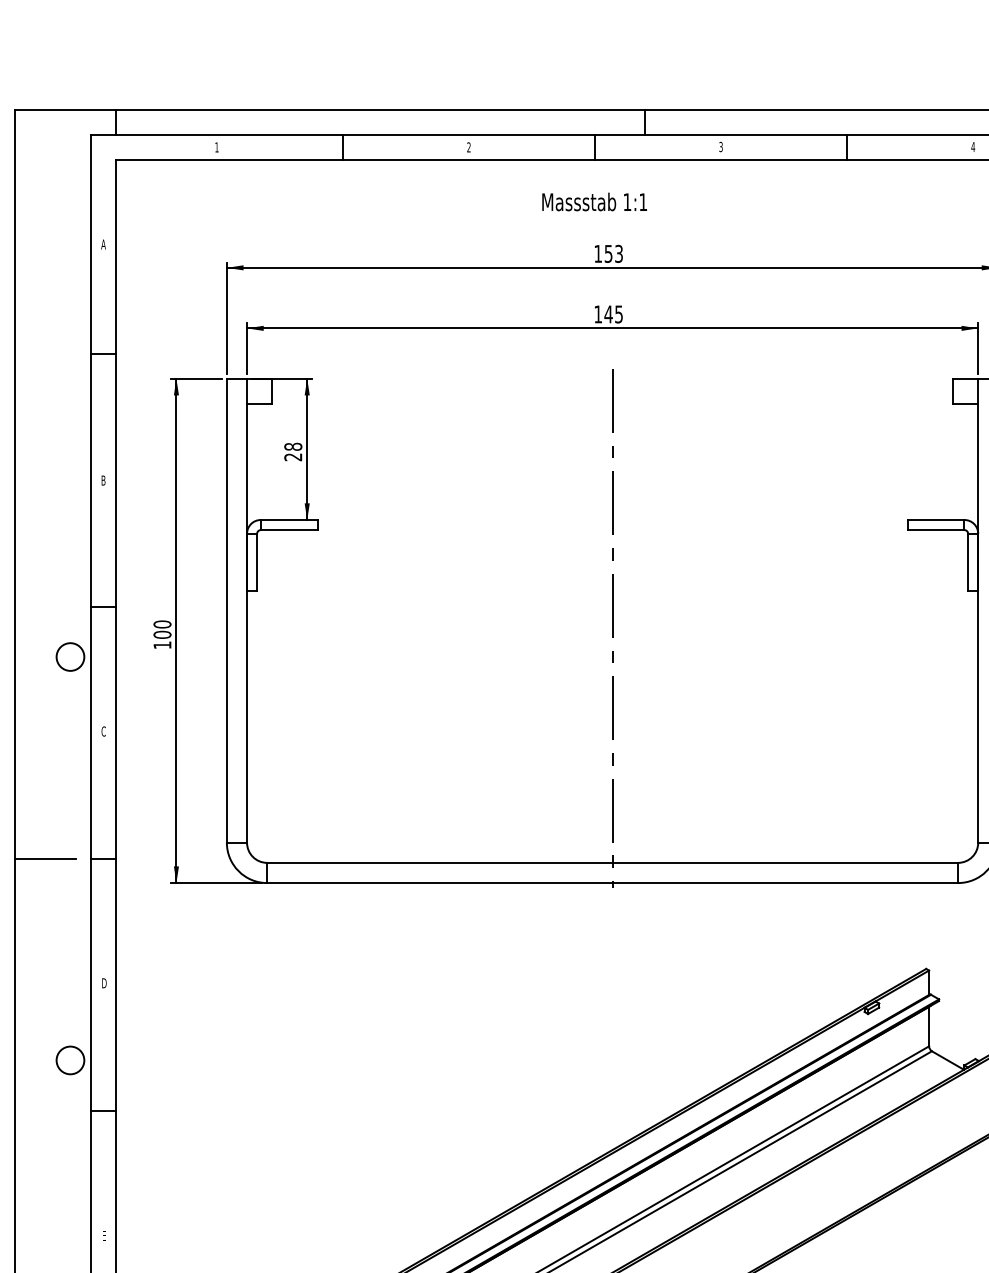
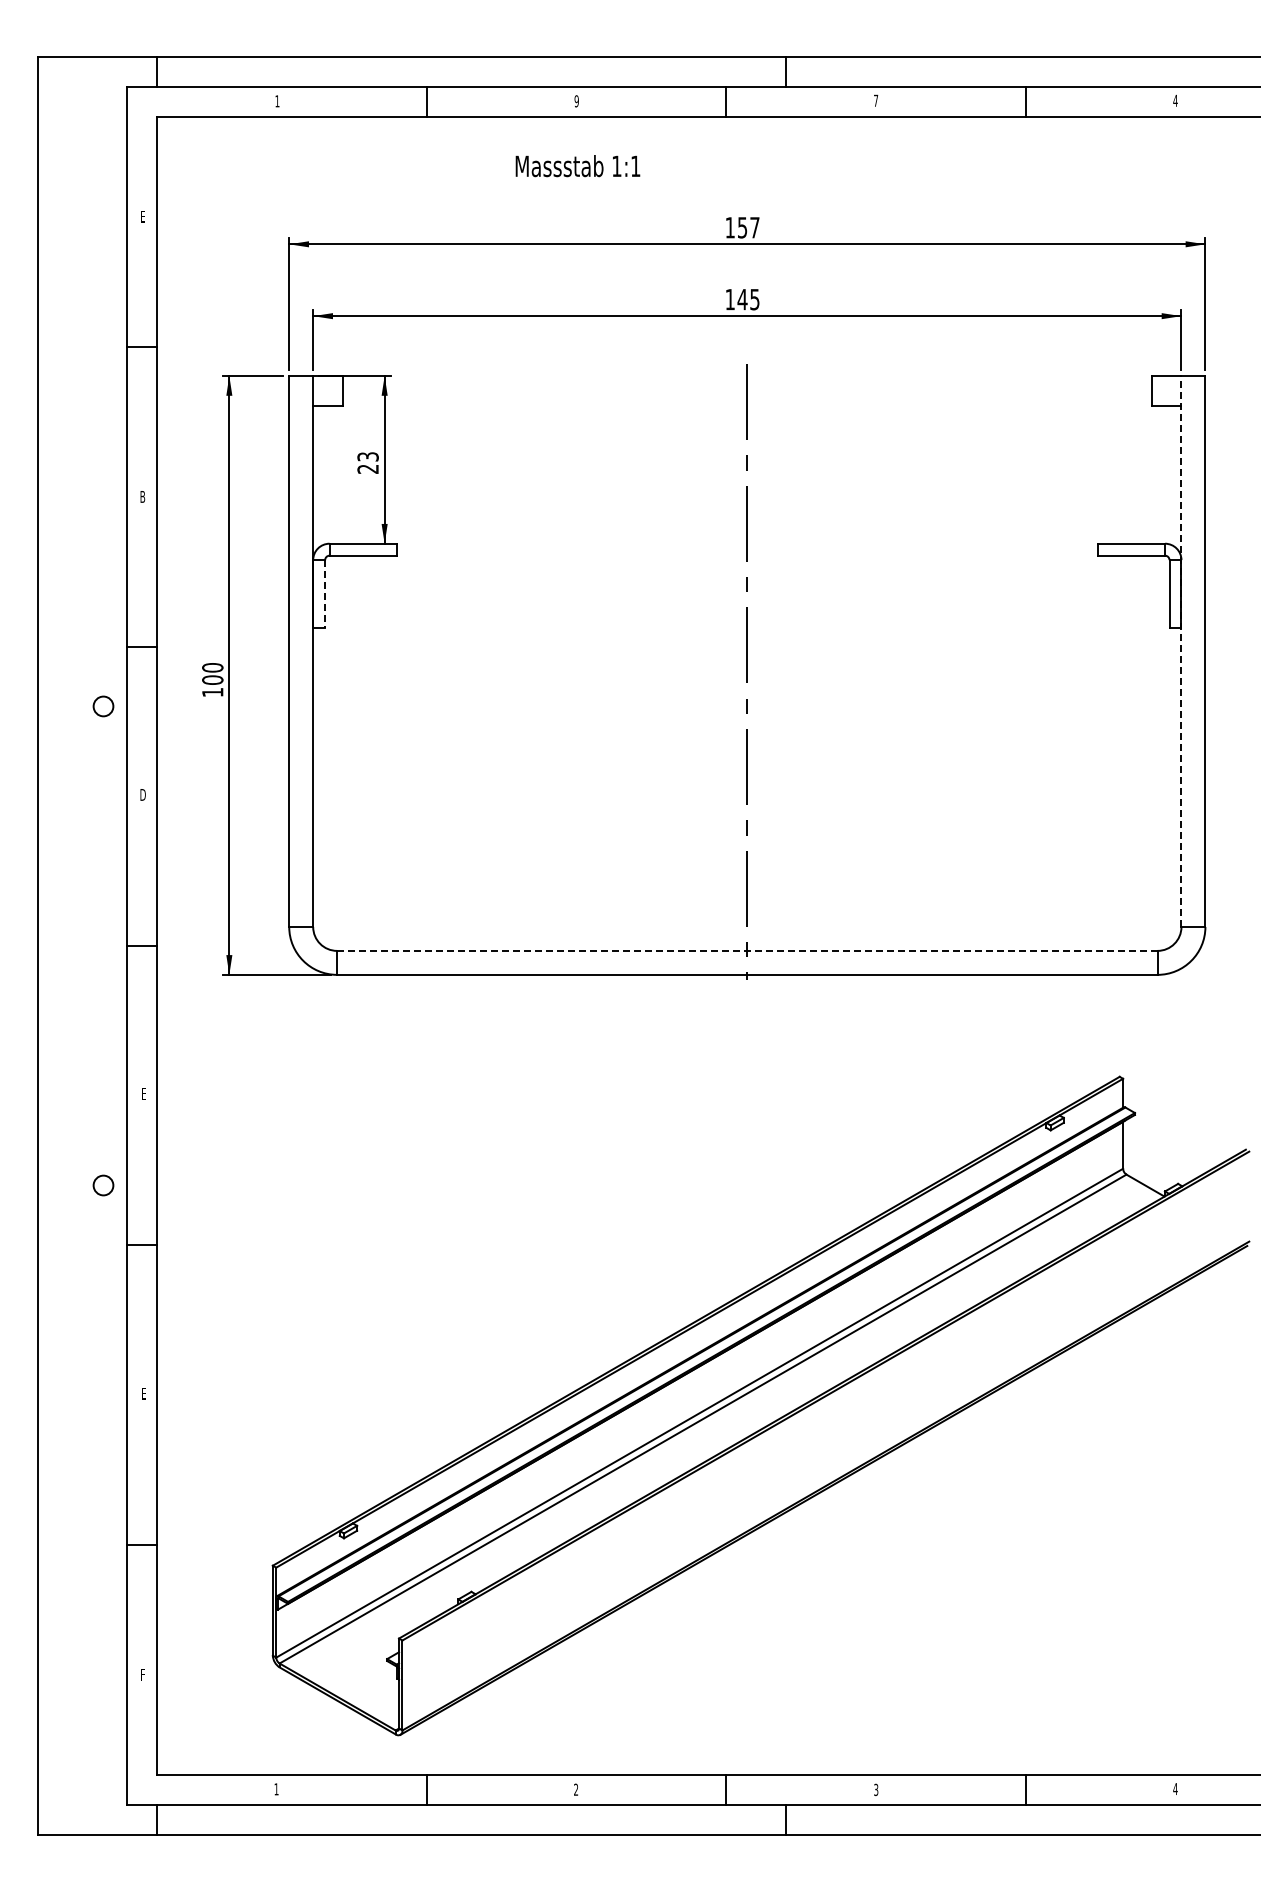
text: (721, 146) -> (876, 100), 3 -> 7
text: (468, 147) -> (576, 101), 2 -> 9
text: (594, 202) -> (577, 166), moved
text: (103, 244) -> (142, 216), A -> E
text: (618, 253) -> (754, 227), 153 -> 157
text: (292, 446) -> (367, 456), 28 -> 23
line: (257, 561) -> (325, 593), solid -> dashed
line: (978, 610) -> (1181, 651), solid -> dashed
circle: (70, 657) -> (103, 706), size x0.6
text: (103, 731) -> (142, 794), C -> D
line: (45, 859) -> (73, 946), removed
line: (612, 862) -> (747, 950), solid -> dashed
text: (104, 982) -> (143, 1093), D -> E
circle: (70, 1060) -> (103, 1185), size x0.6

